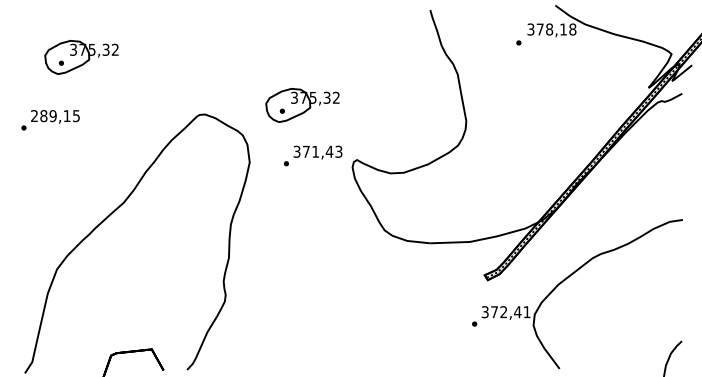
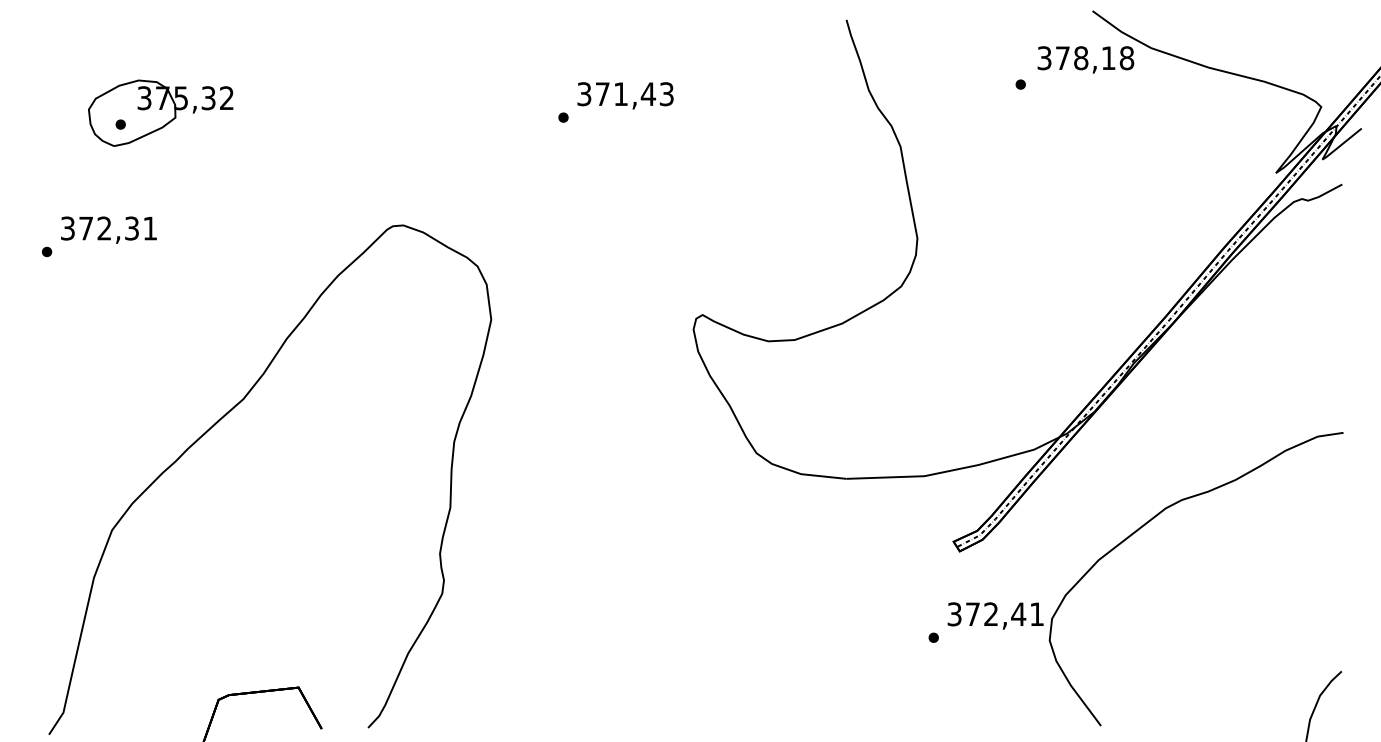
part: (302, 105) -> (595, 207), removed
text: (55, 116) -> (109, 229), 289,15 -> 372,31
text: (312, 155) -> (614, 101), moved

